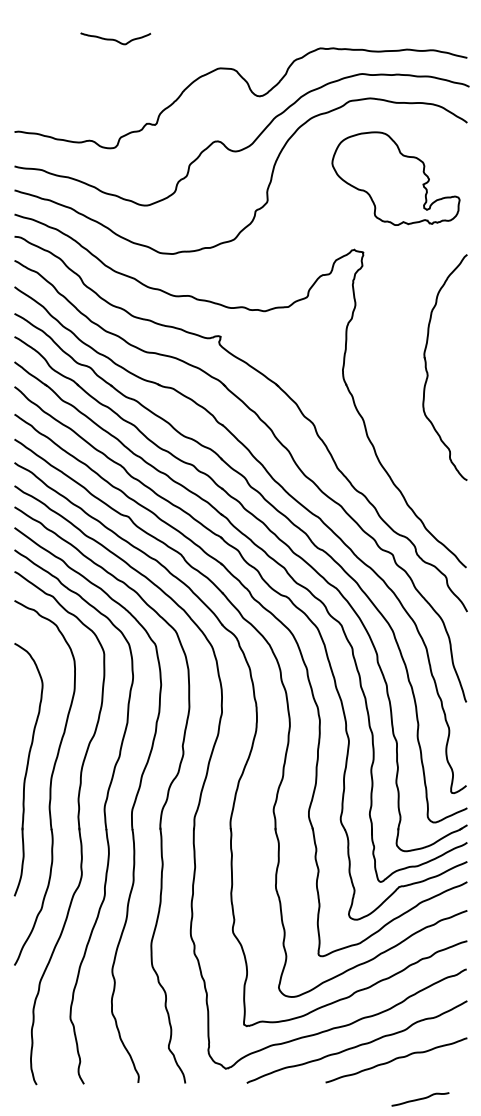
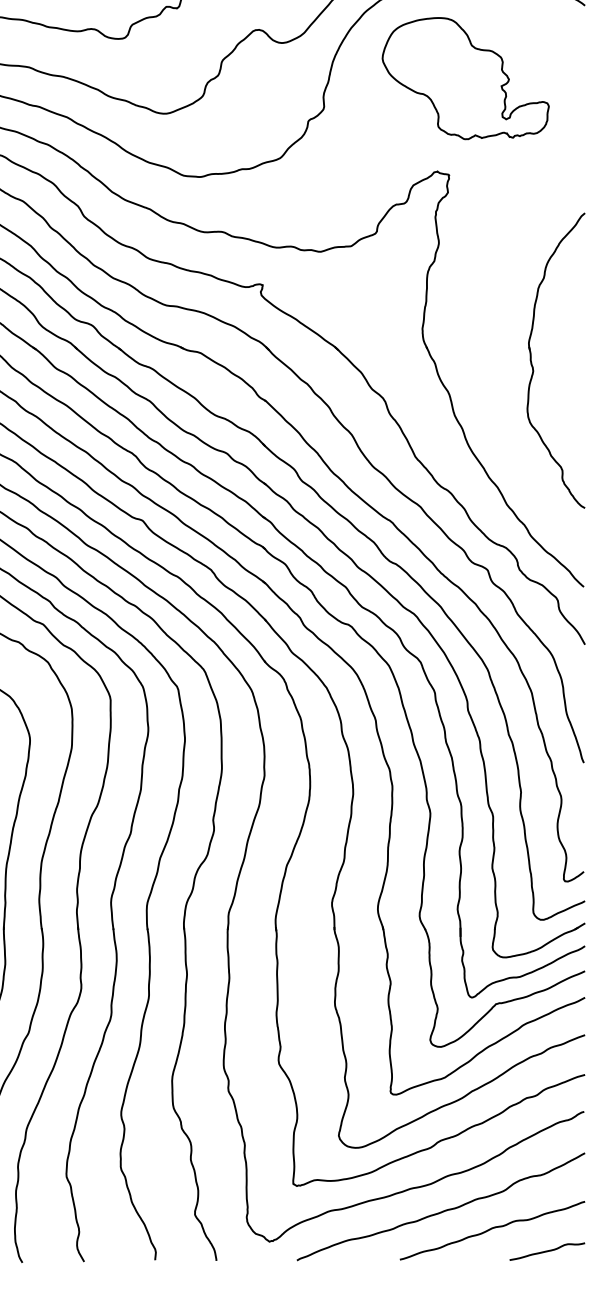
part: (395, 178) -> (465, 78), moved
part: (428, 372) -> (534, 367), moved
curve: (420, 1099) -> (547, 1251), moved

